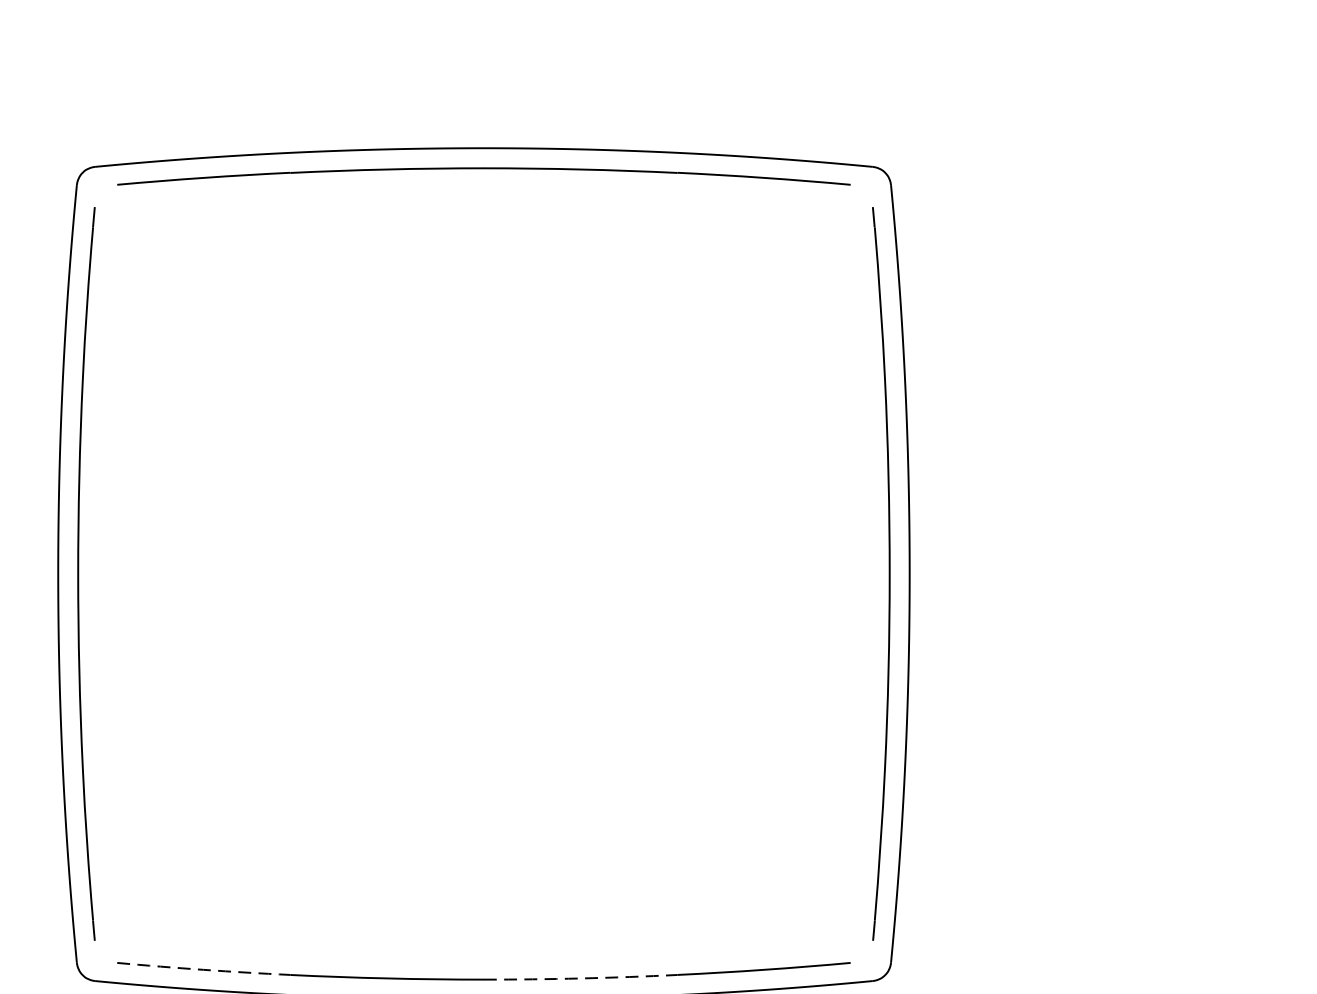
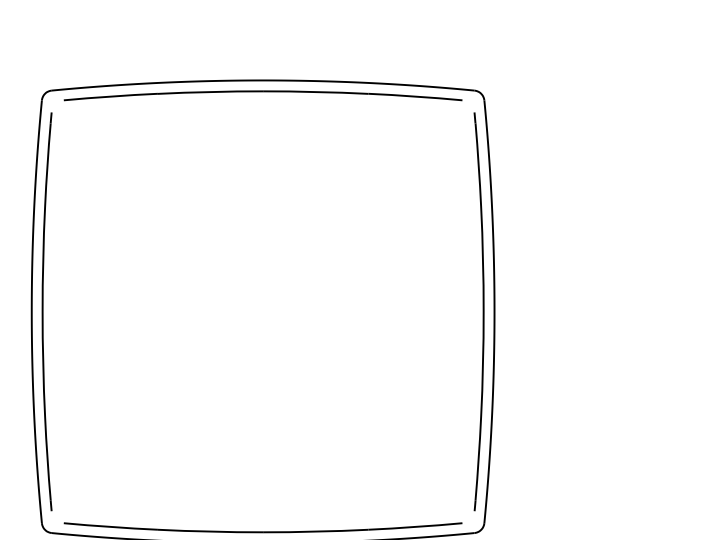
arc: (203, 968) -> (110, 526), dashed -> solid
arc: (580, 978) -> (315, 531), dashed -> solid

